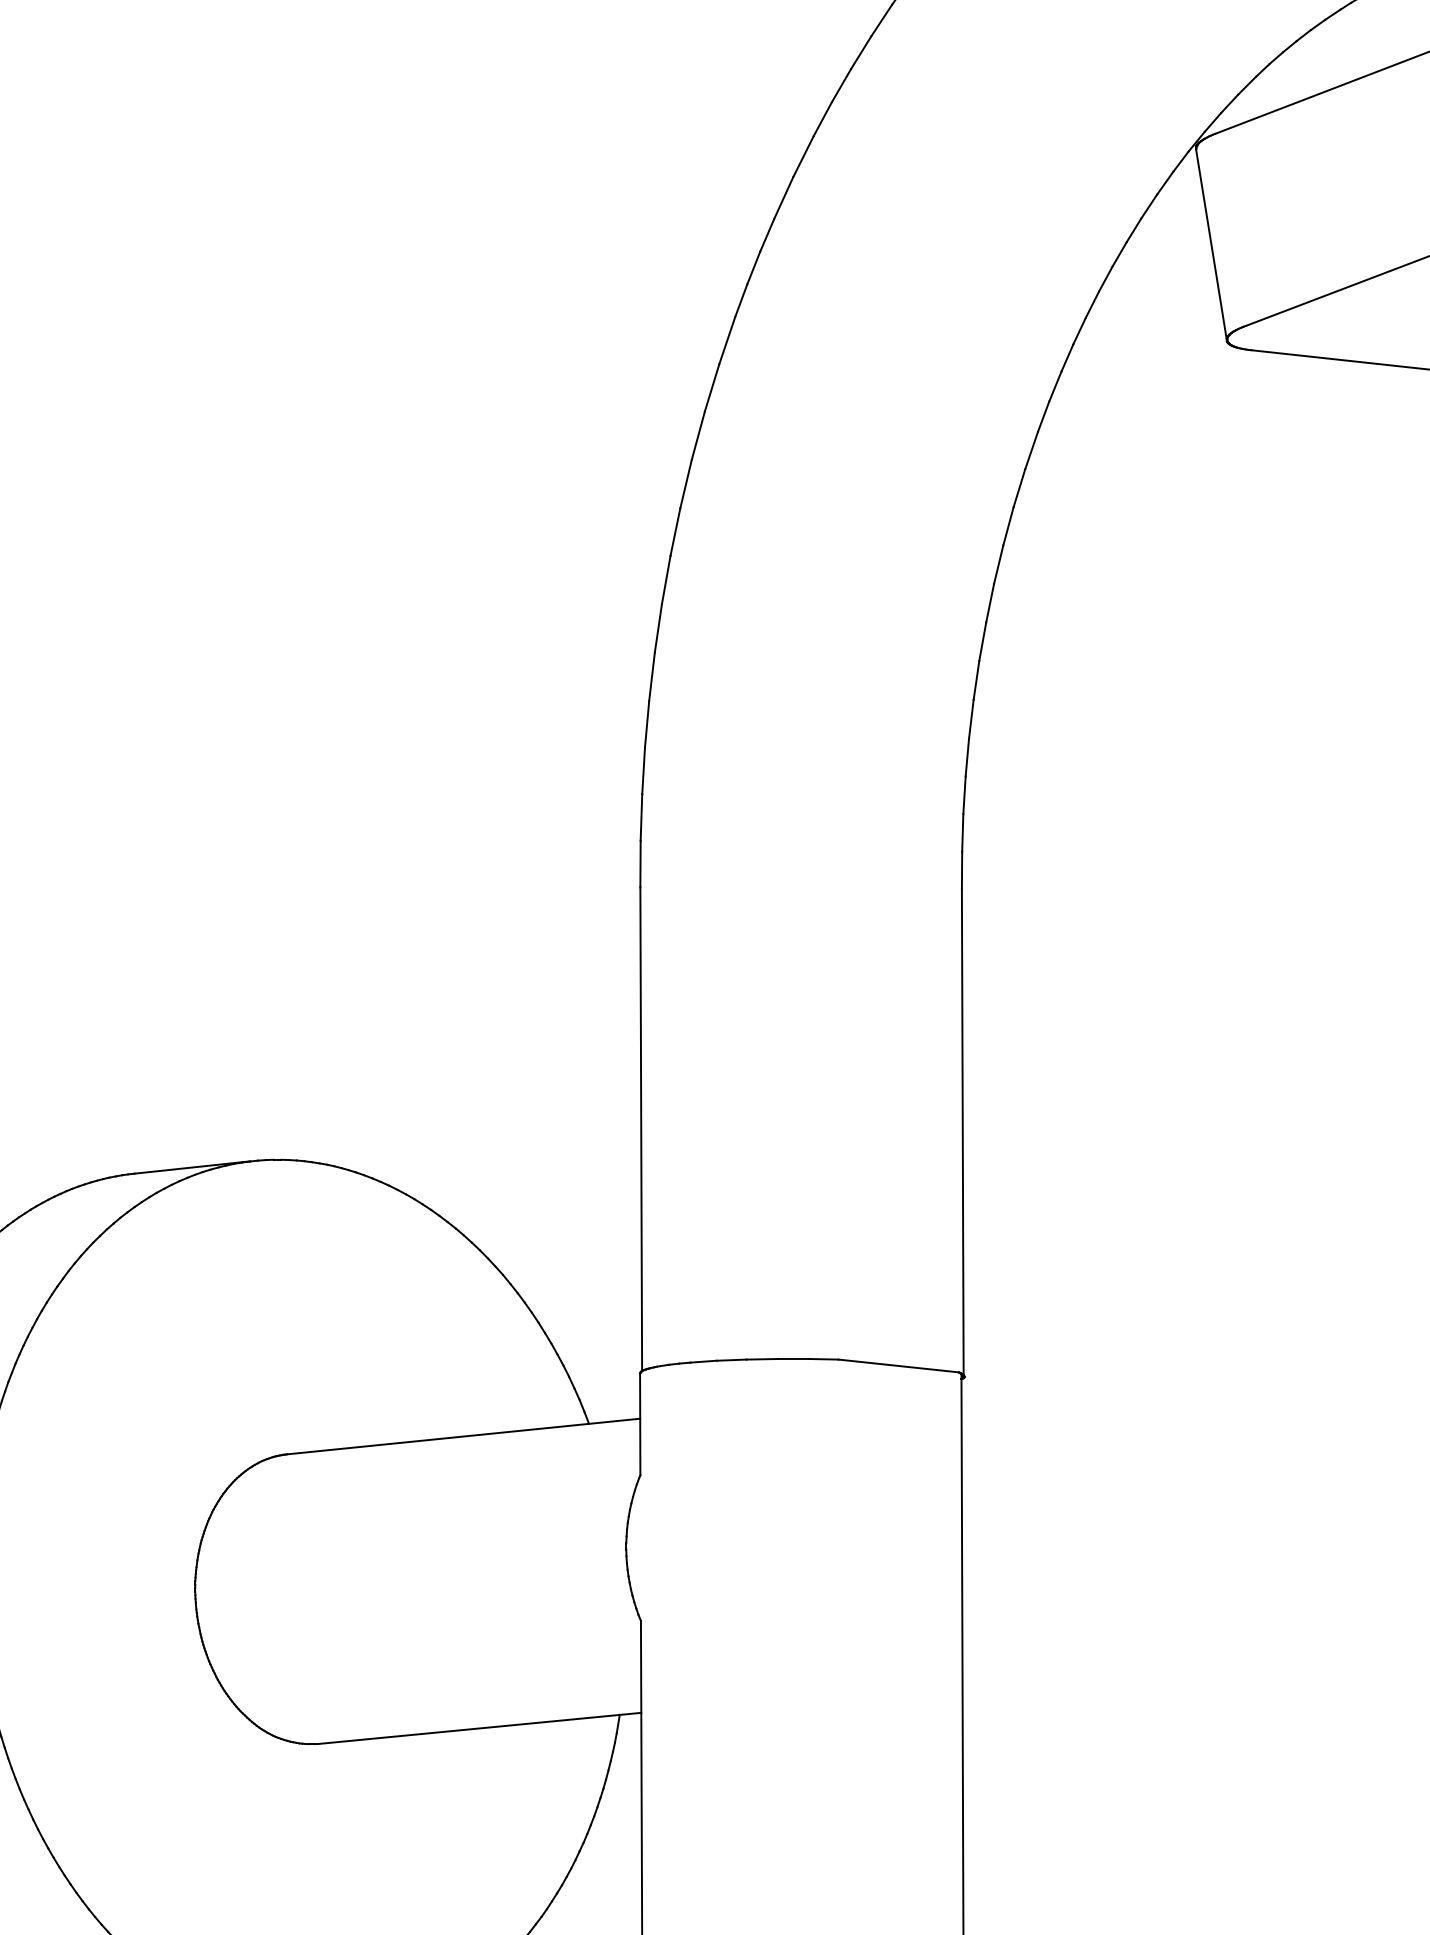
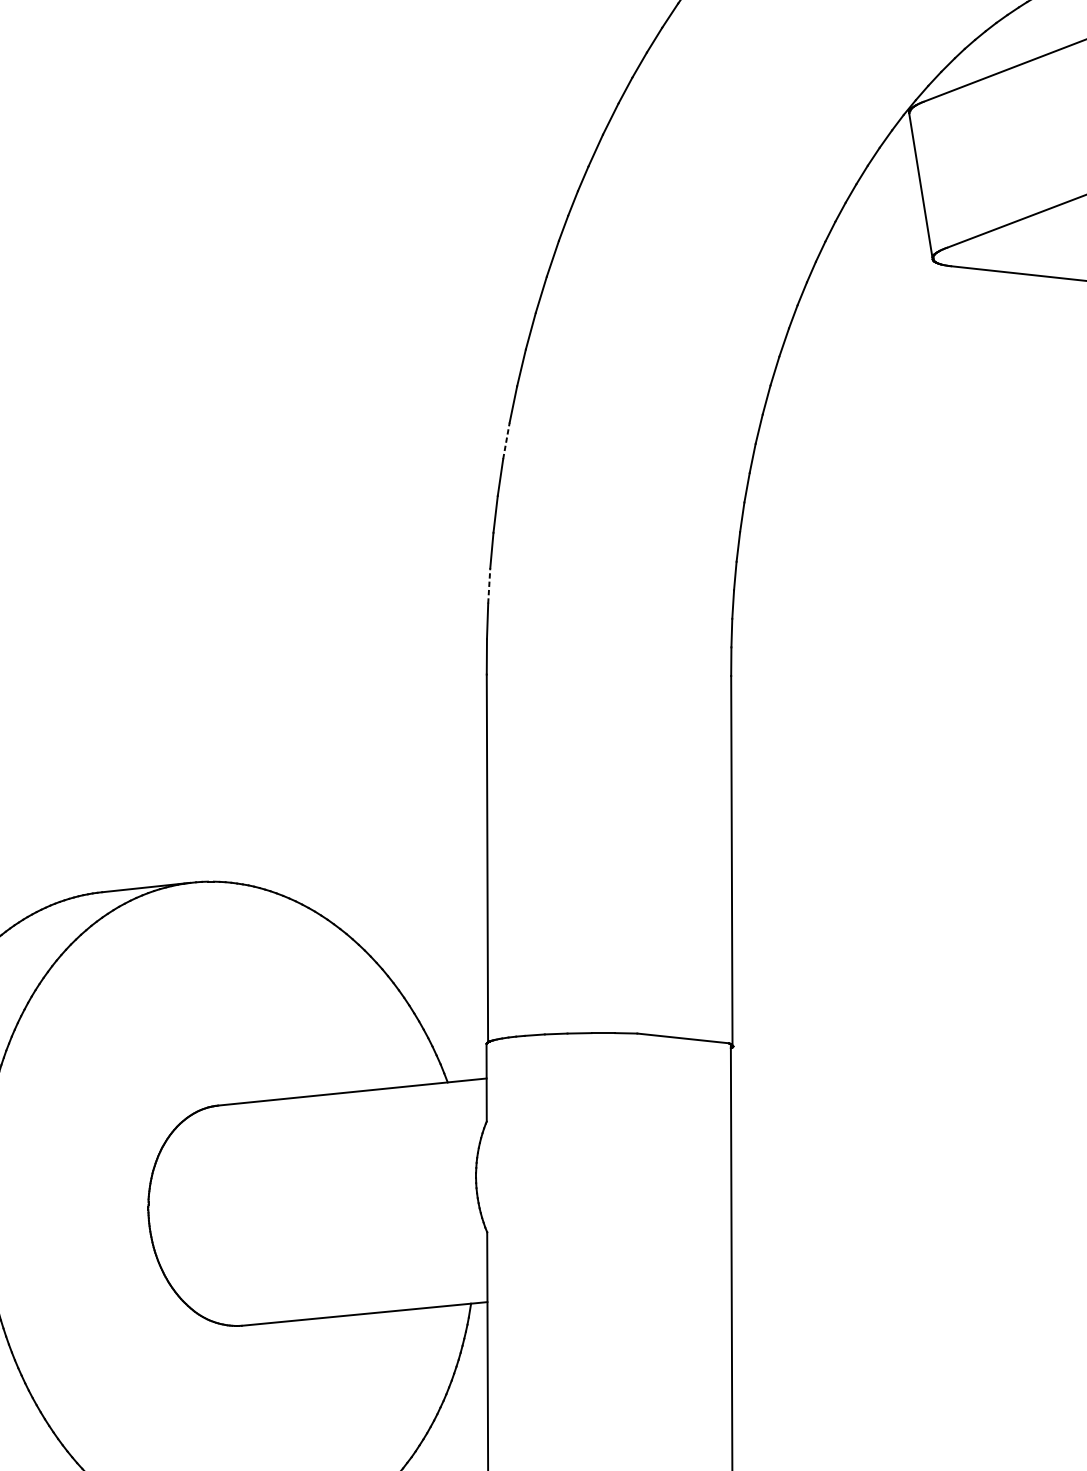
line: (666, 579) -> (506, 440), solid -> dashed
line: (643, 770) -> (489, 585), solid -> dashed

